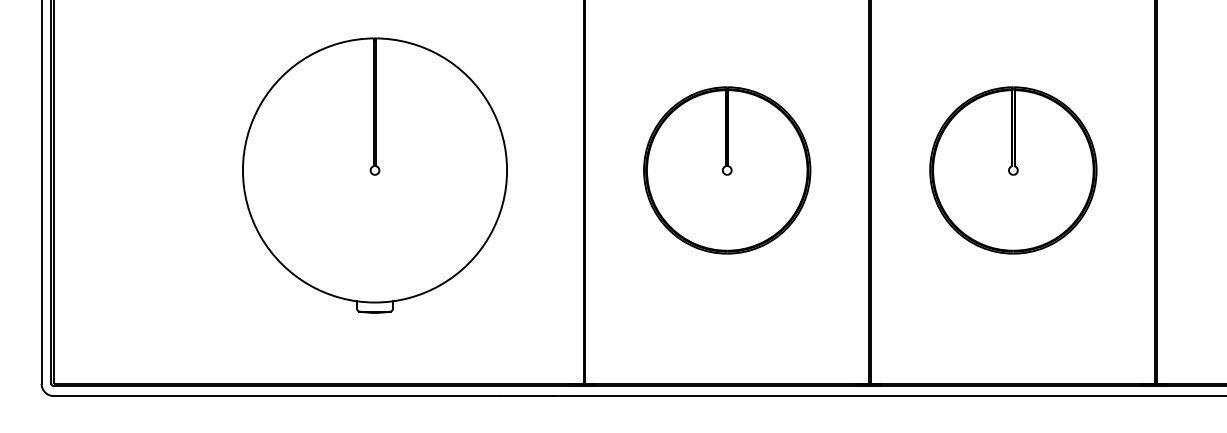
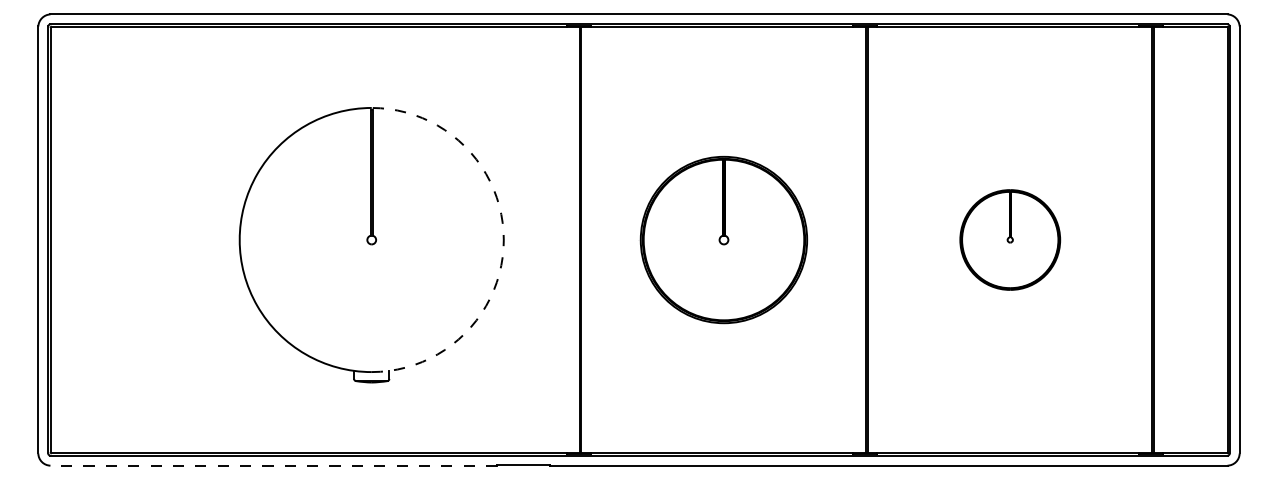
part: (1013, 169) -> (1010, 239), size x0.6
arc: (506, 170) -> (503, 240), solid -> dashed
line: (276, 395) -> (273, 465), solid -> dashed

